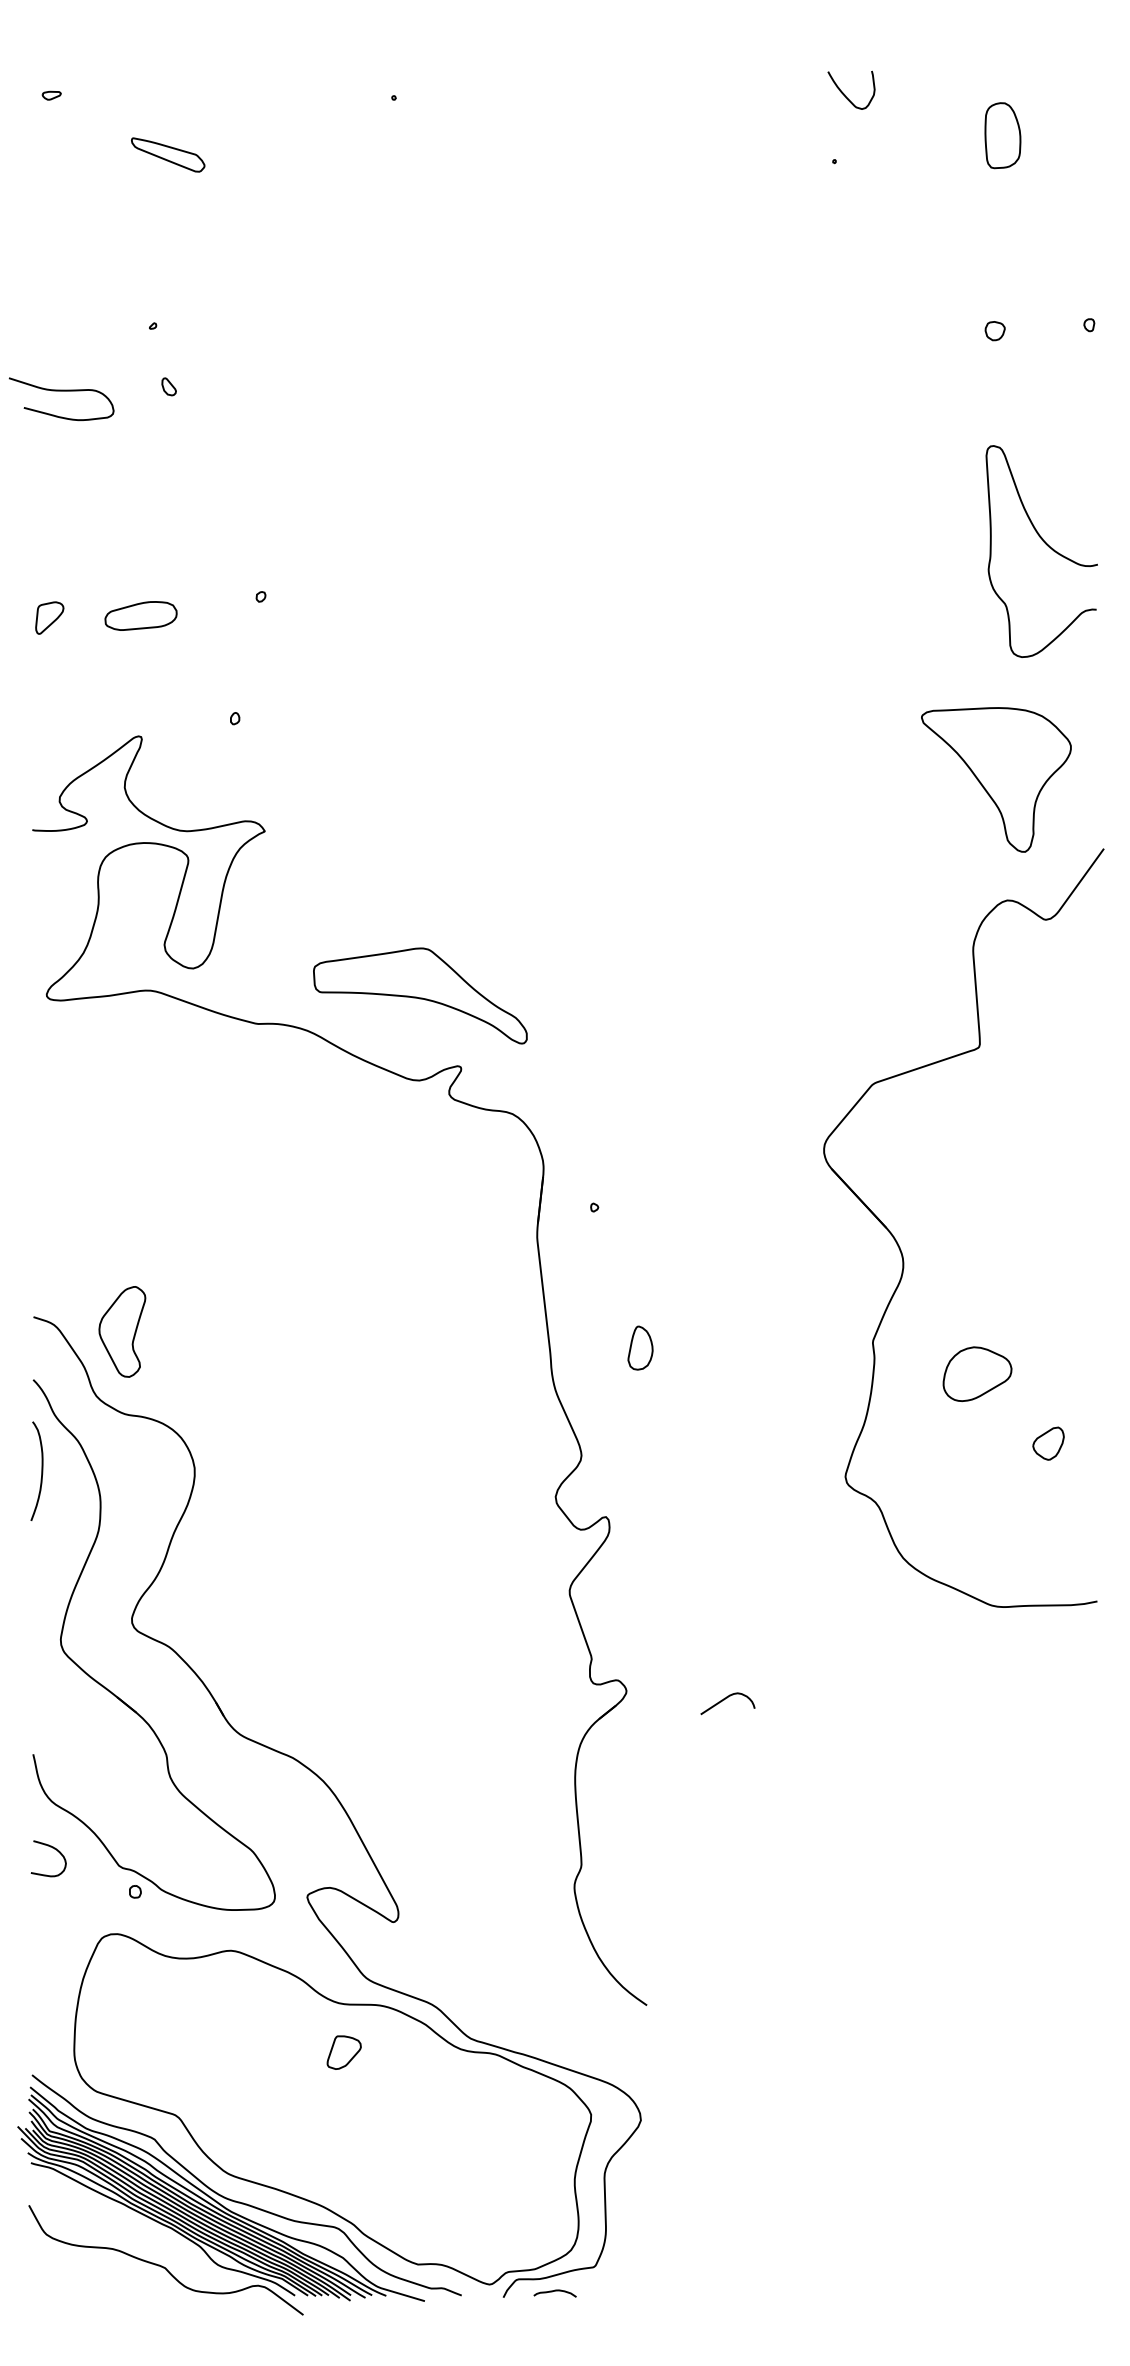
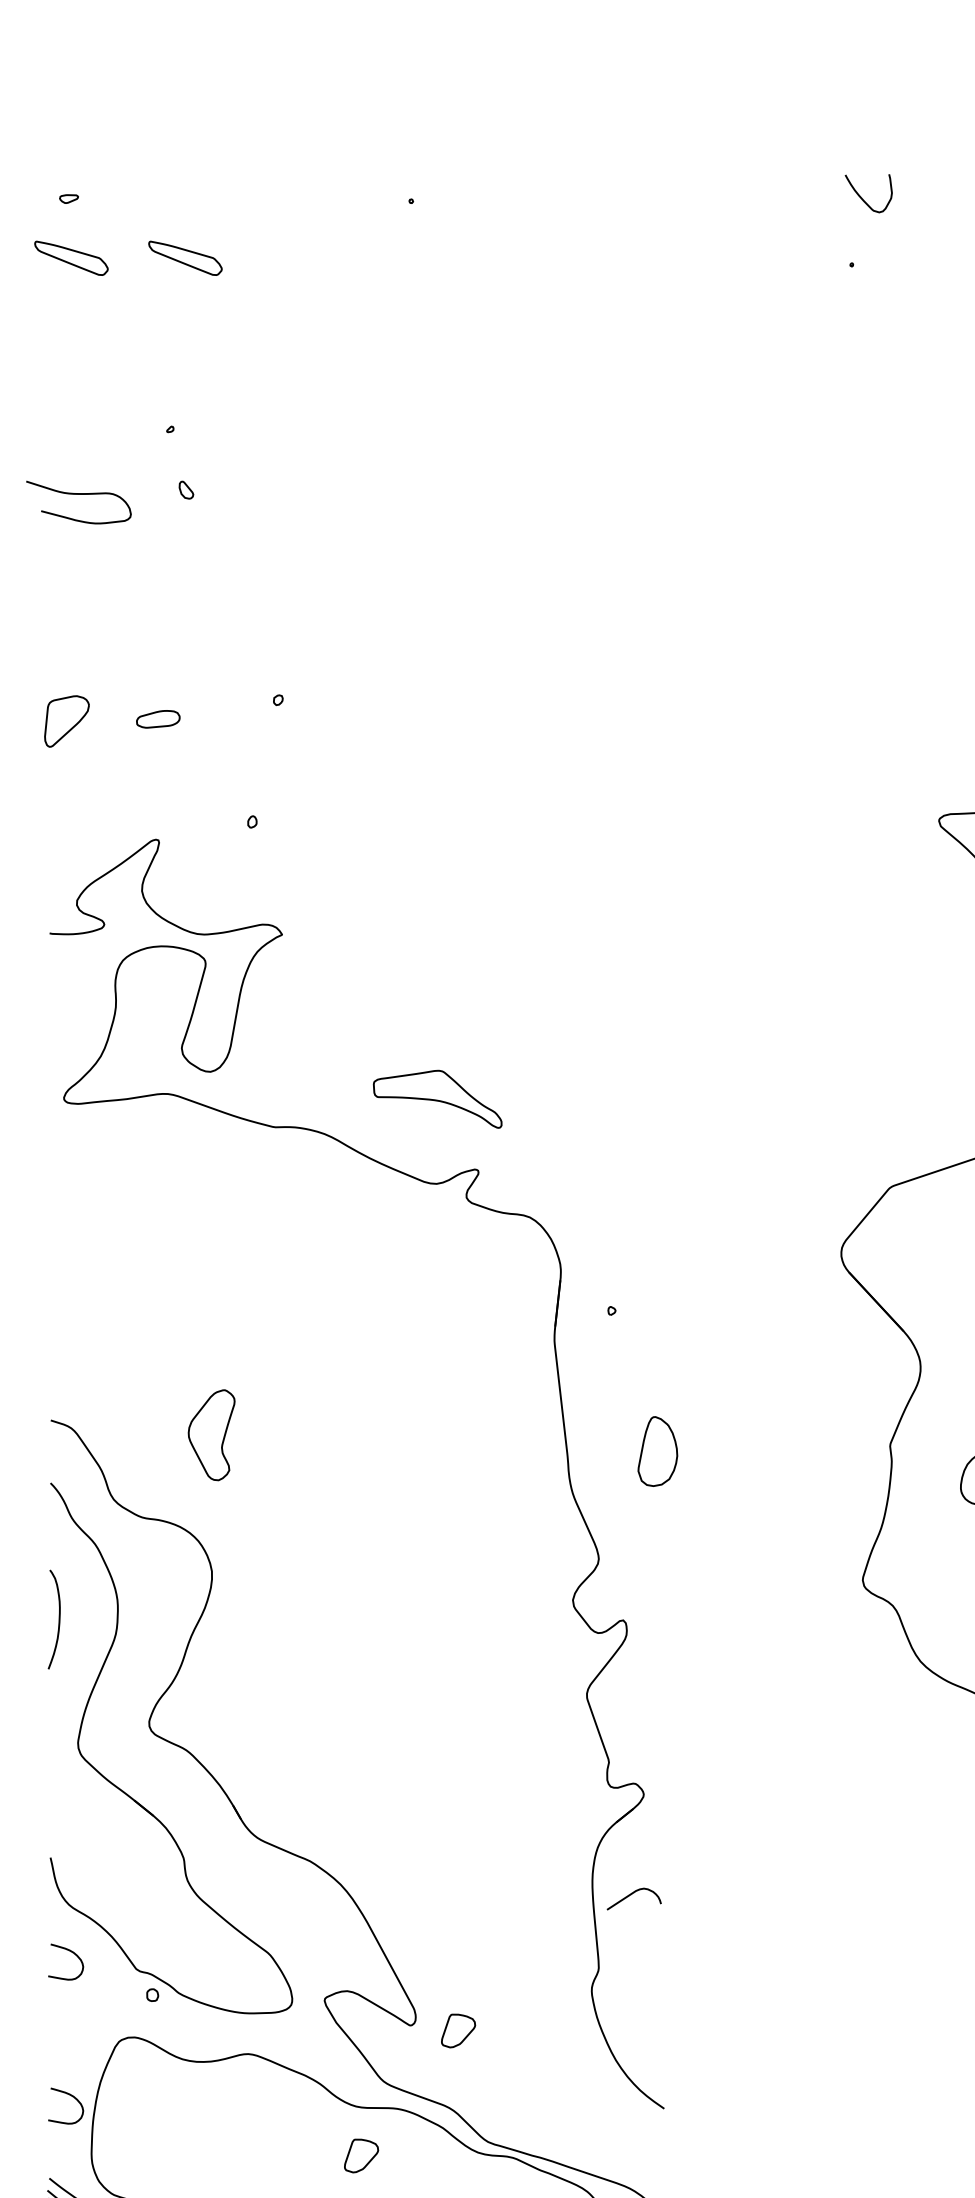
part: (54, 154) -> (71, 257), added
part: (140, 615) -> (157, 718), size x0.6
part: (49, 617) -> (66, 720), size x1.6
part: (420, 995) -> (437, 1098), size x0.6
part: (122, 1331) -> (211, 1434), moved
part: (640, 1347) -> (657, 1450), size x1.6
curve: (41, 1470) -> (58, 1618), moved
curve: (724, 1700) -> (630, 1895), moved
part: (440, 1927) -> (457, 2030), added
curve: (52, 1992) -> (69, 2095), added

